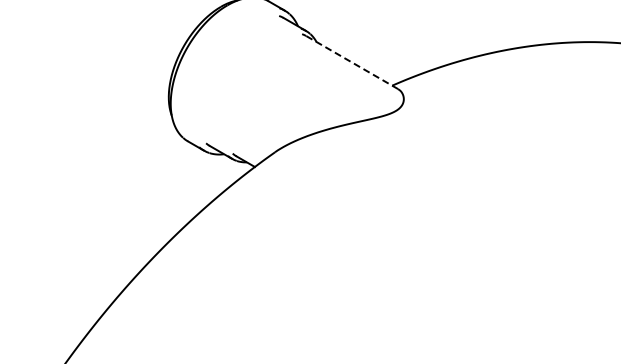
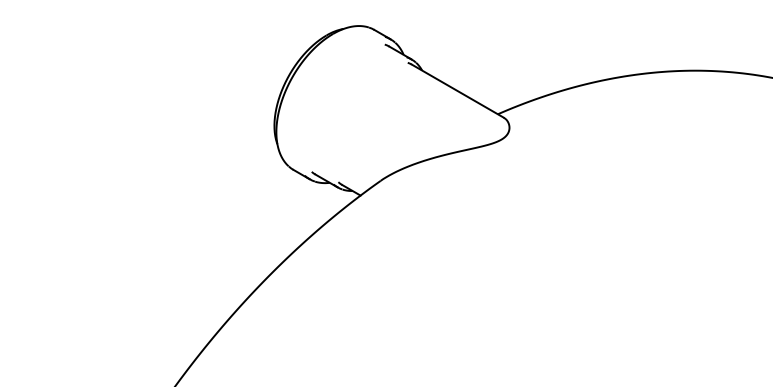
line: (351, 61) -> (457, 90), dashed -> solid

